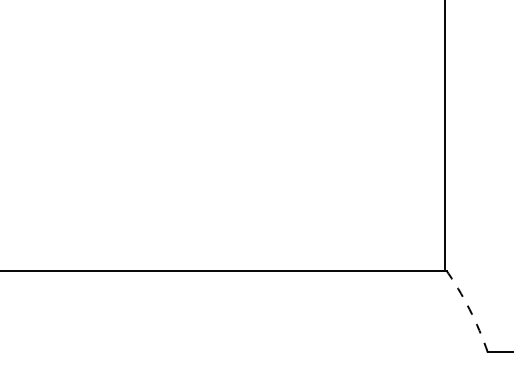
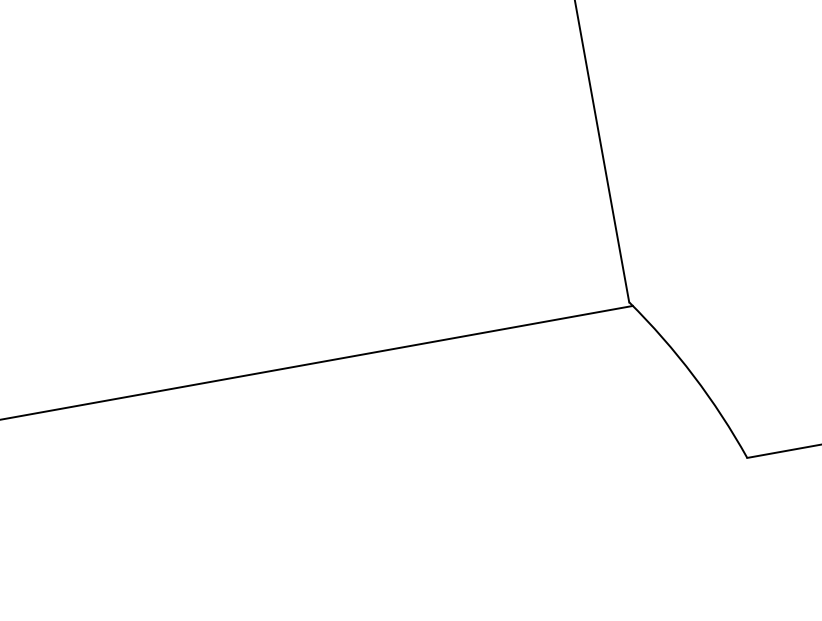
arc: (469, 309) -> (693, 376), dashed -> solid

